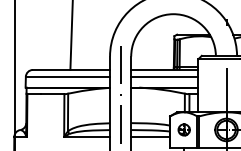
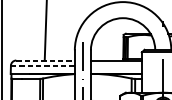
line: (71, 69) -> (45, 60), solid -> dashed
line: (68, 76) -> (43, 65), solid -> dashed
line: (164, 76) -> (116, 65), removed

